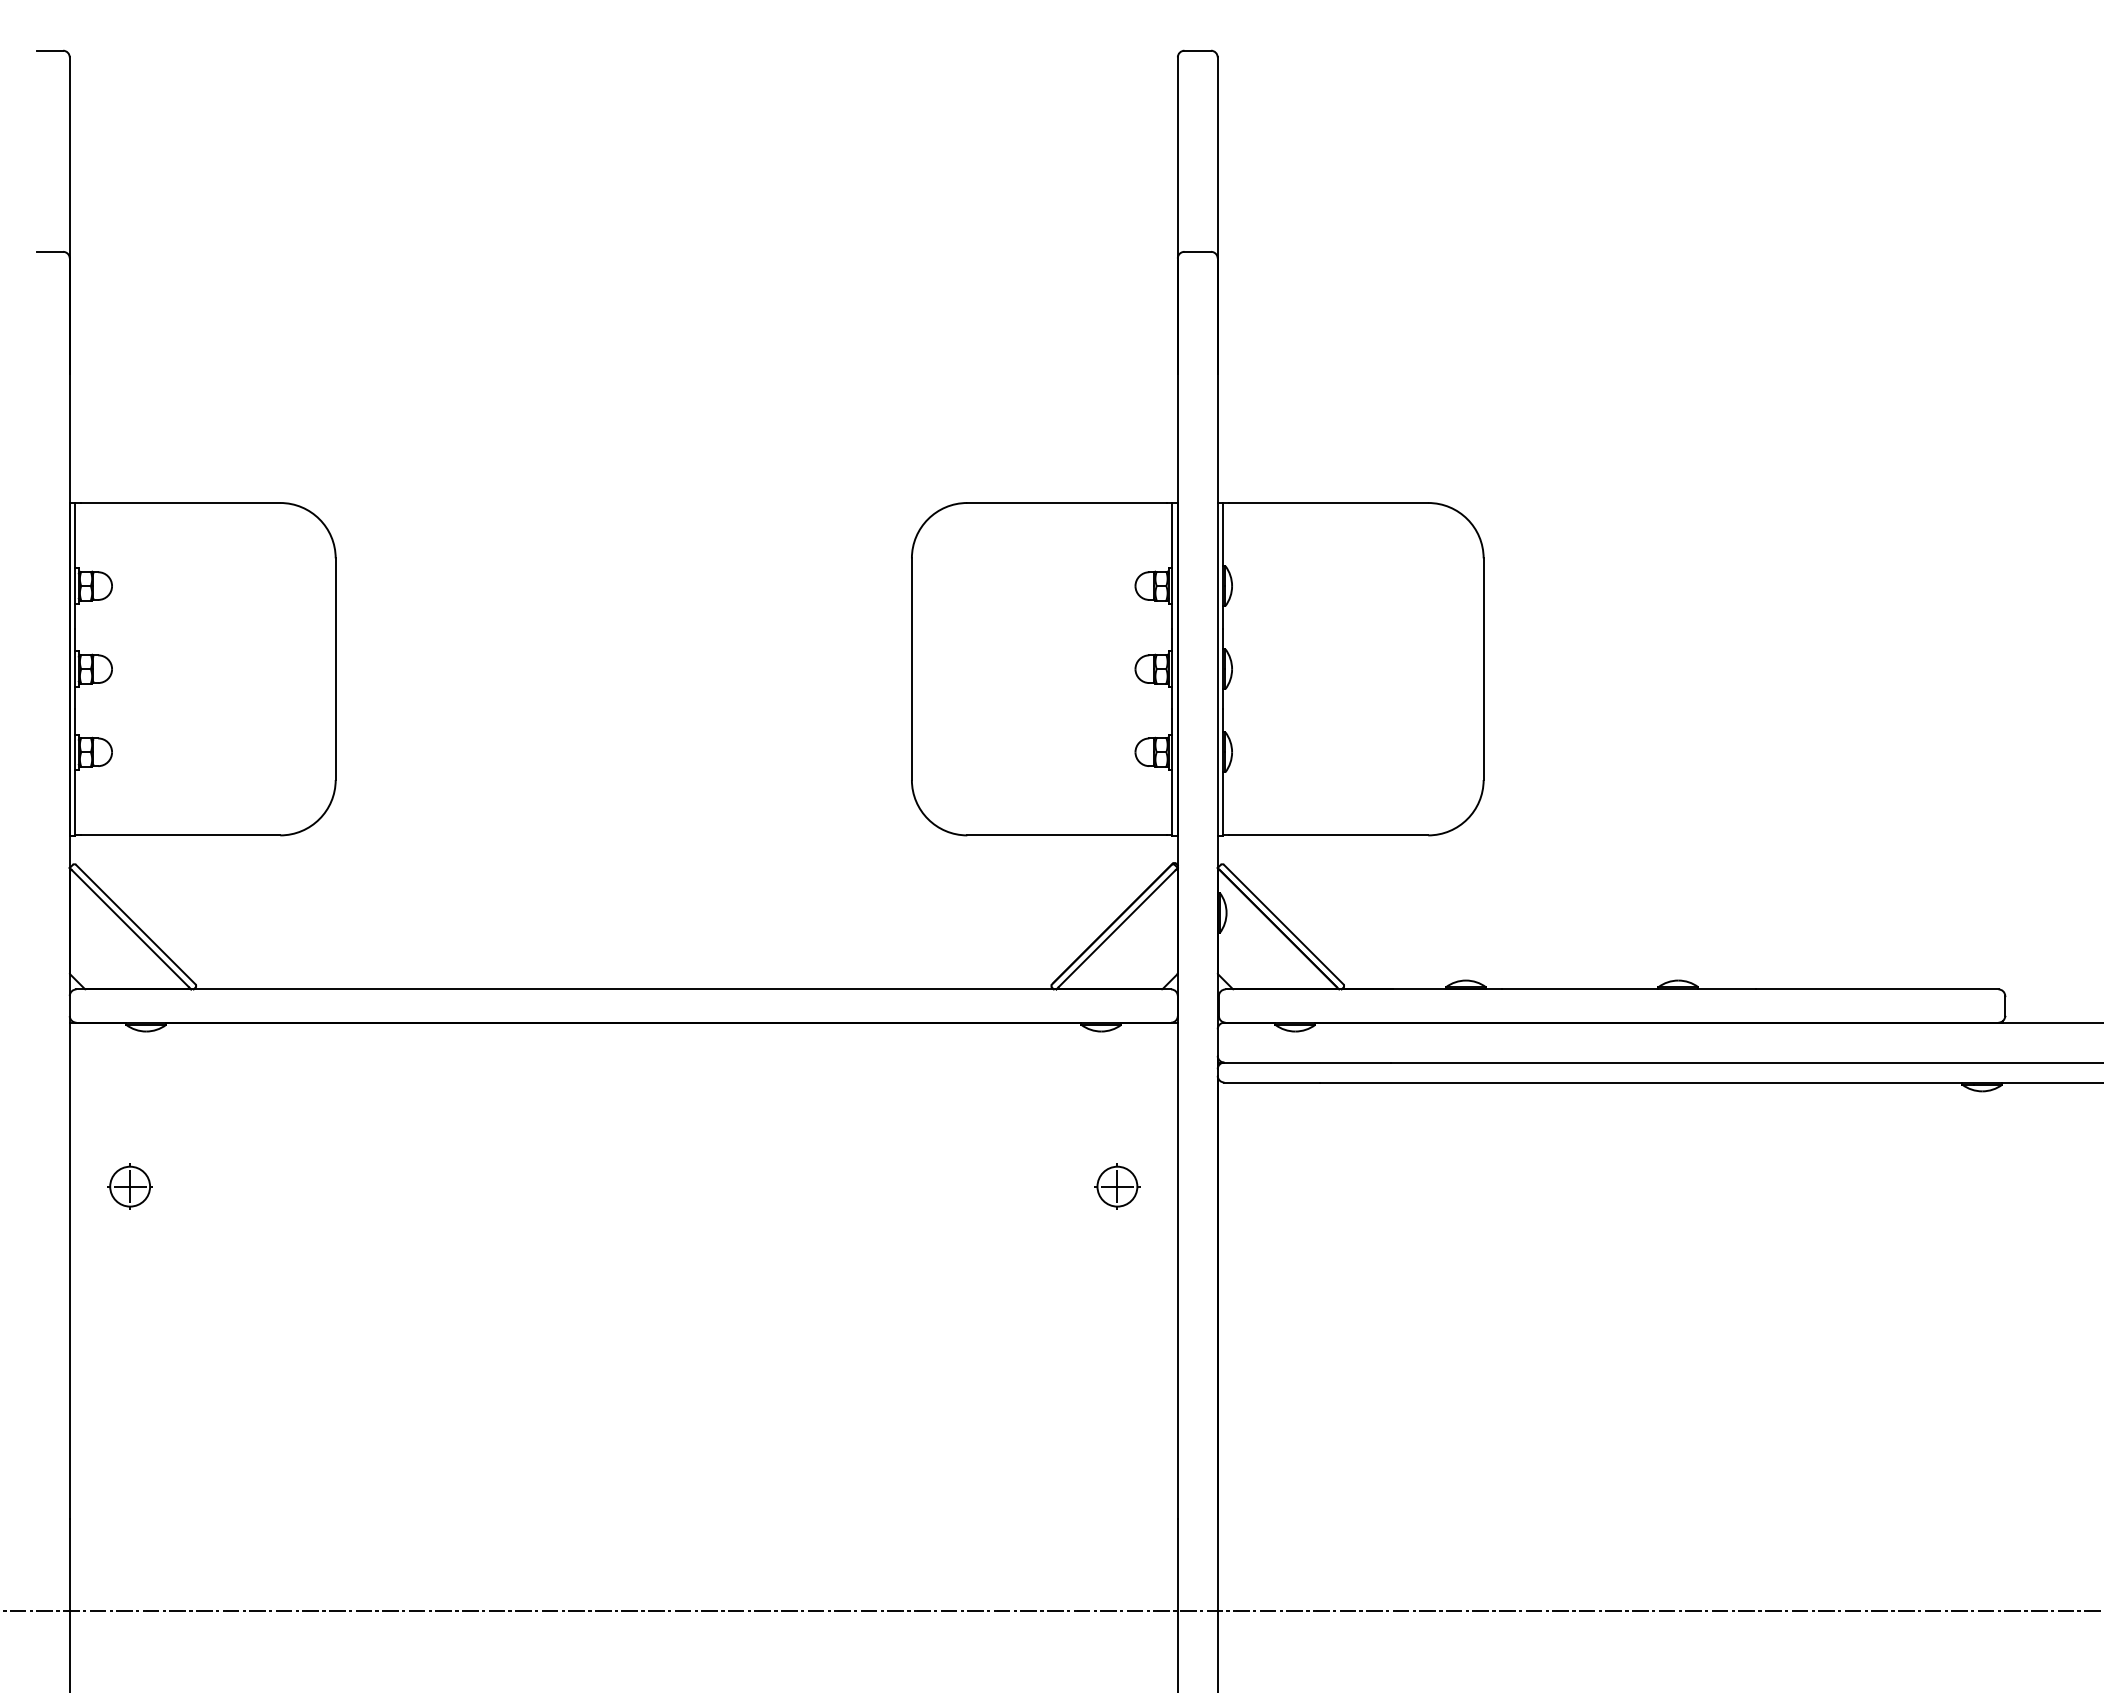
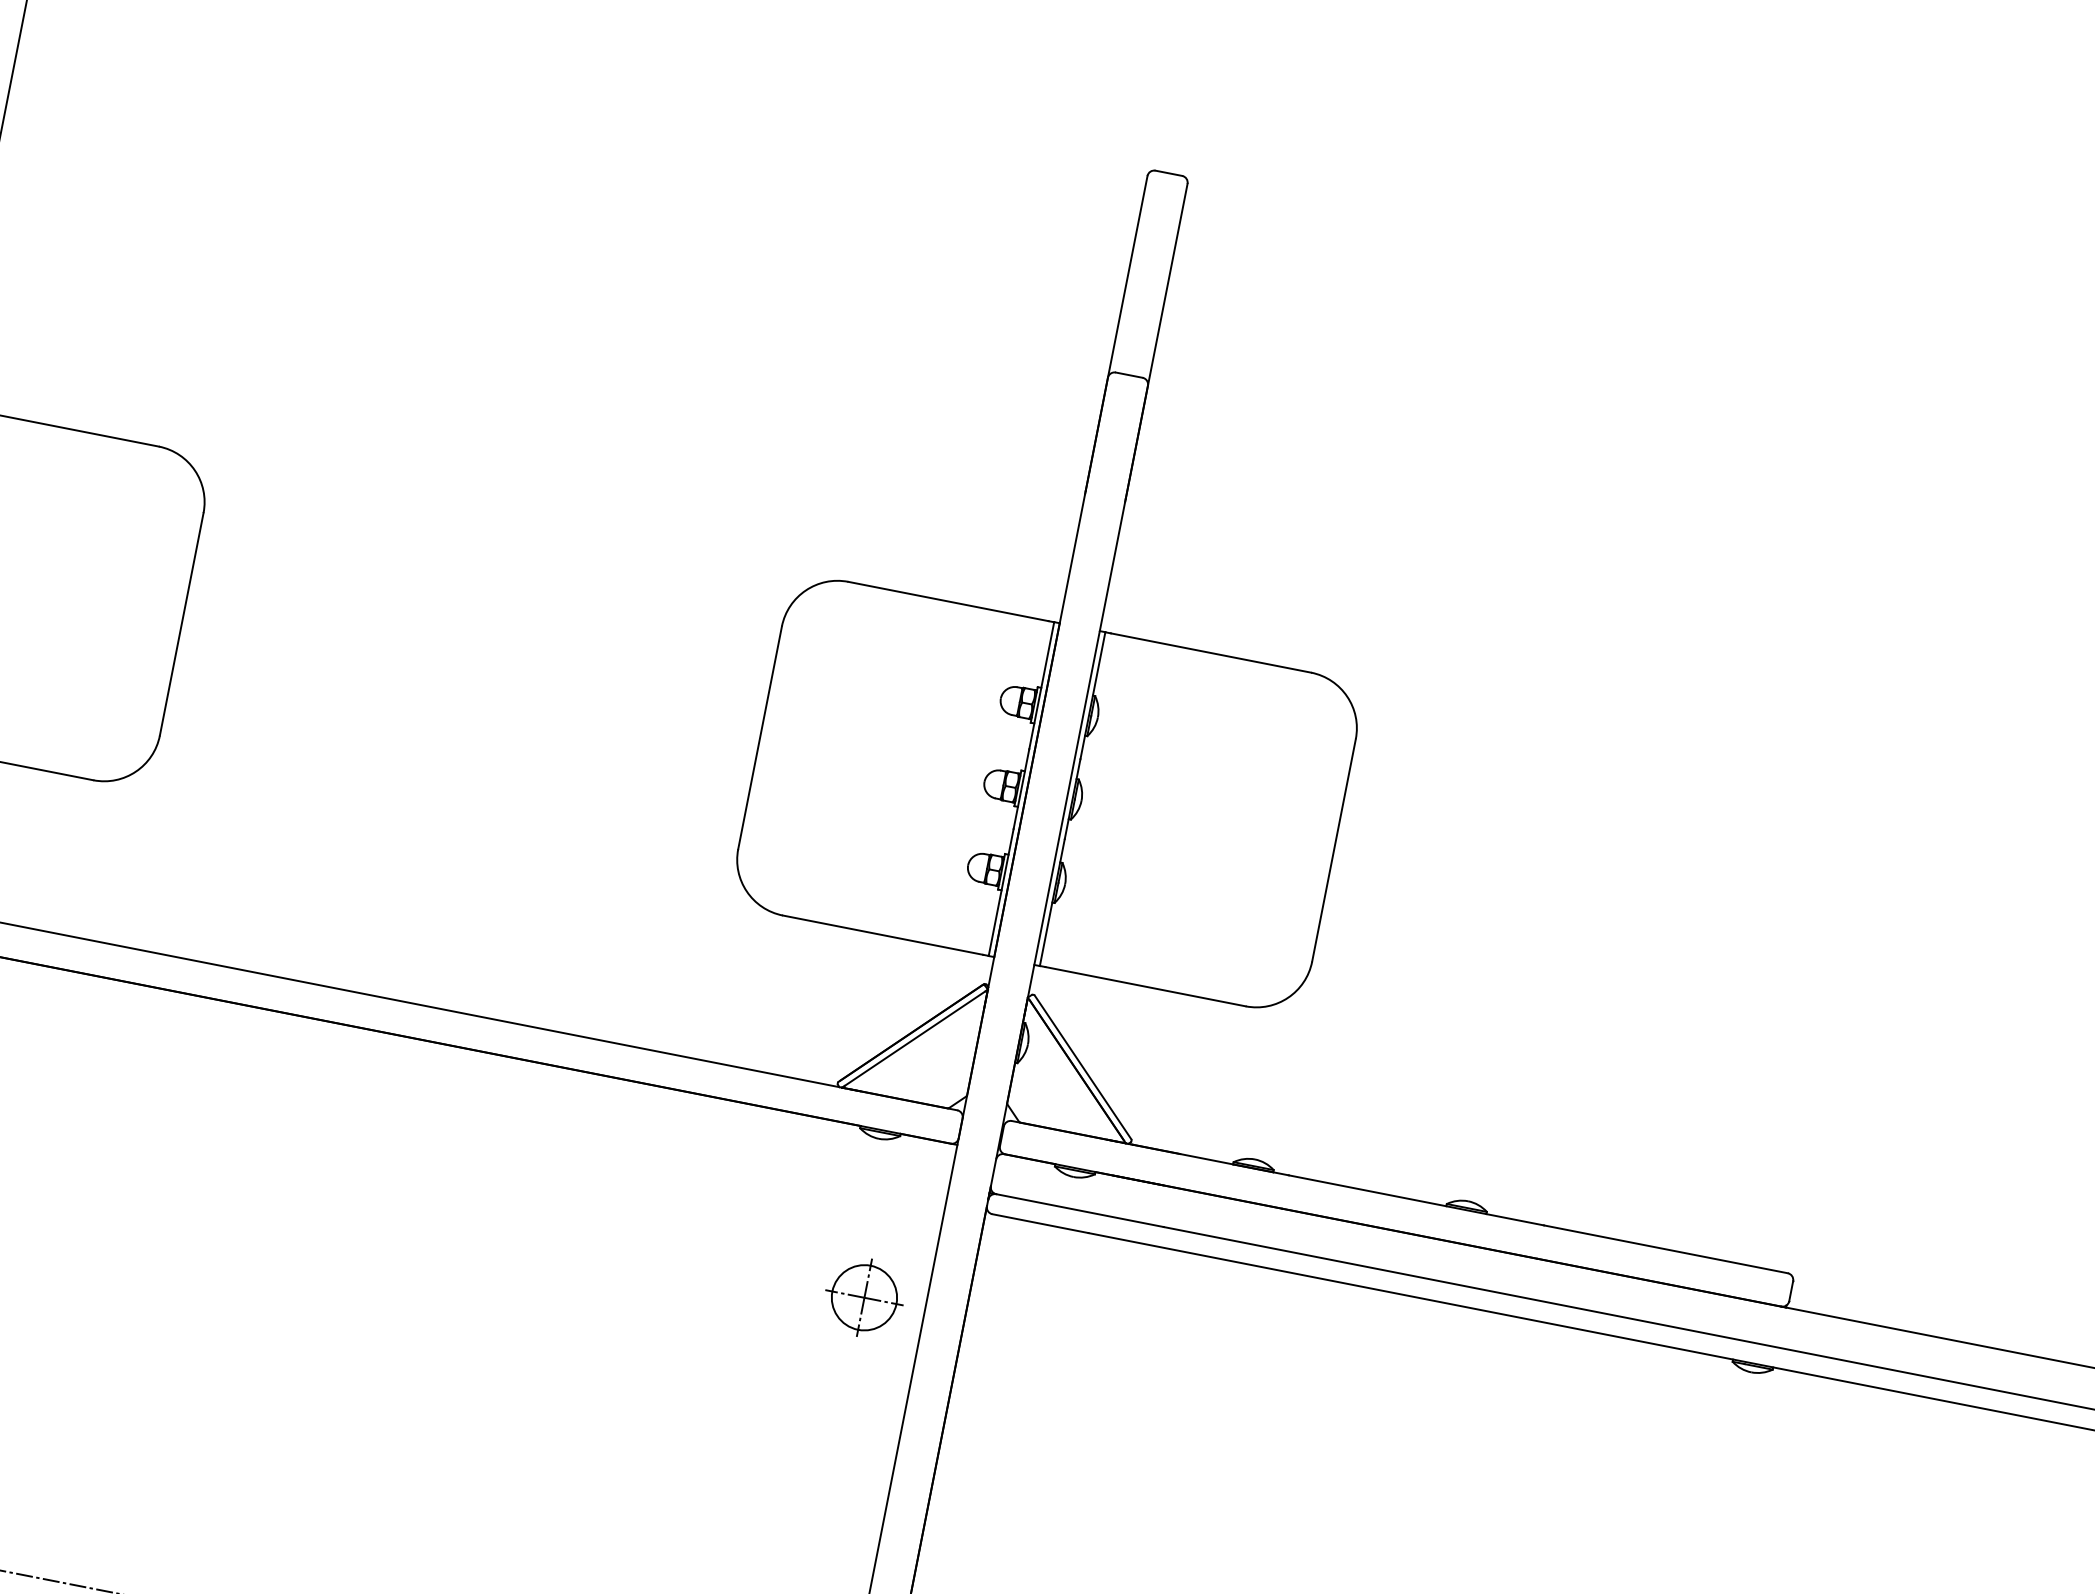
part: (1117, 1186) -> (864, 1297), size x1.6

